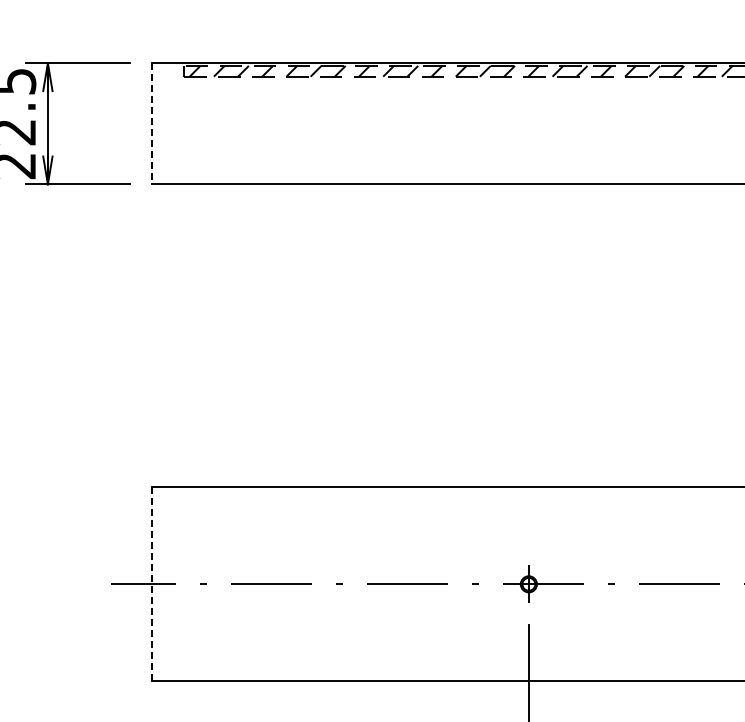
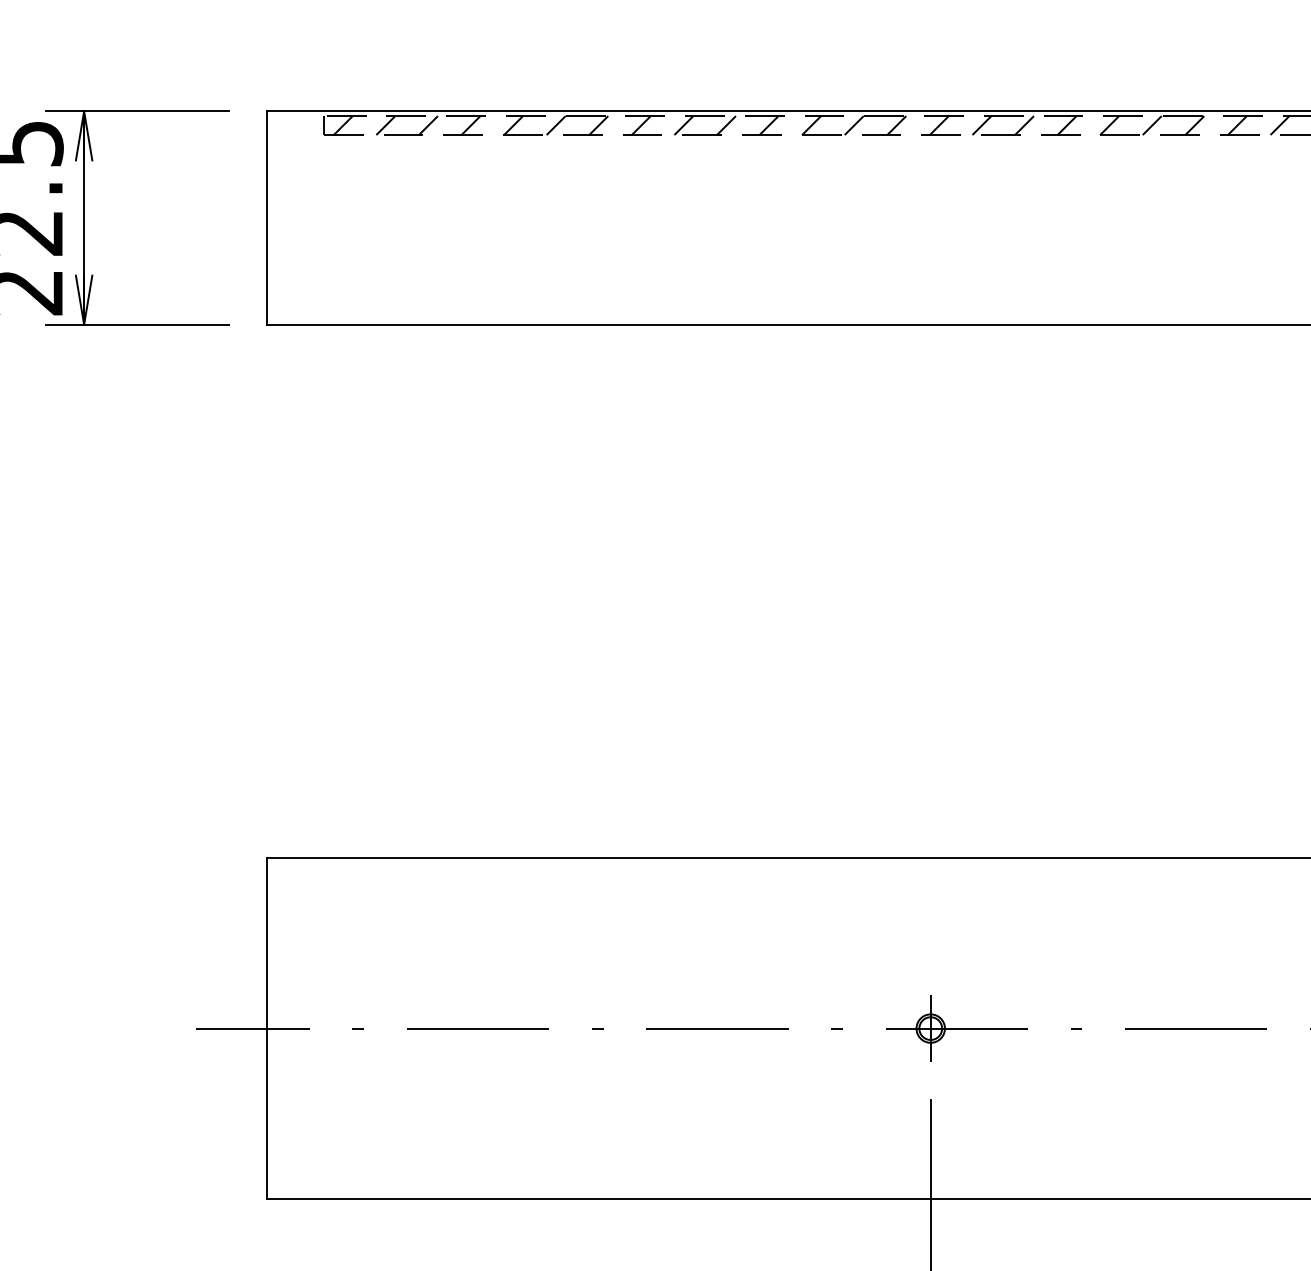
line: (151, 123) -> (266, 217), dashed -> solid
line: (151, 584) -> (266, 1028), dashed -> solid

